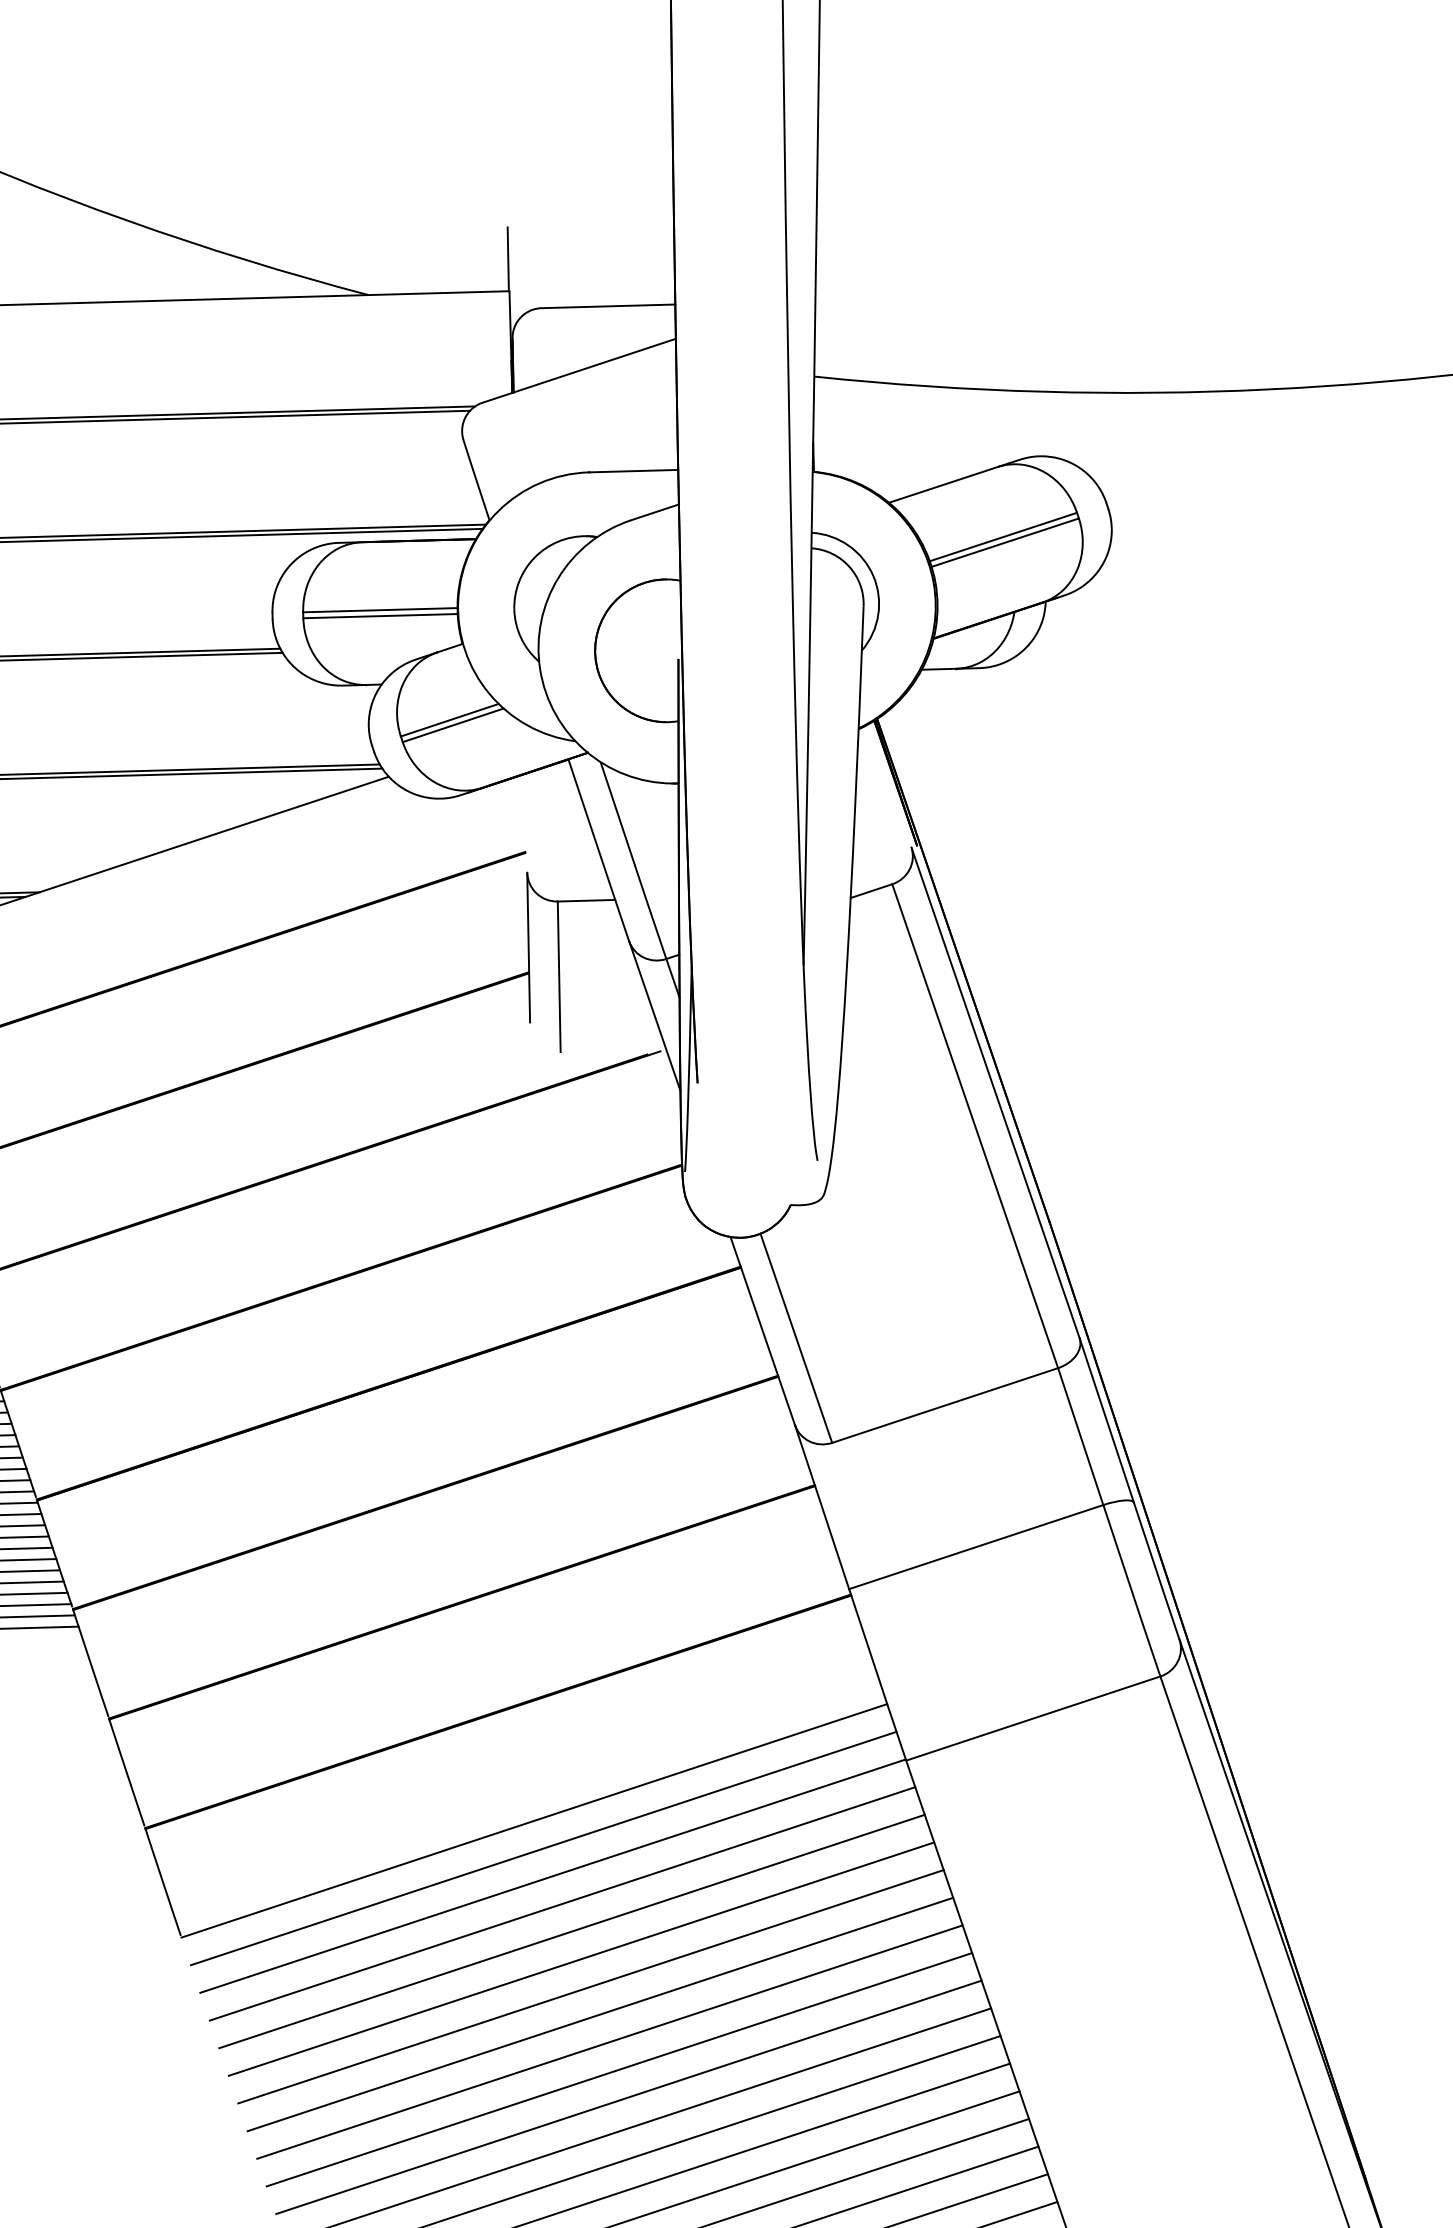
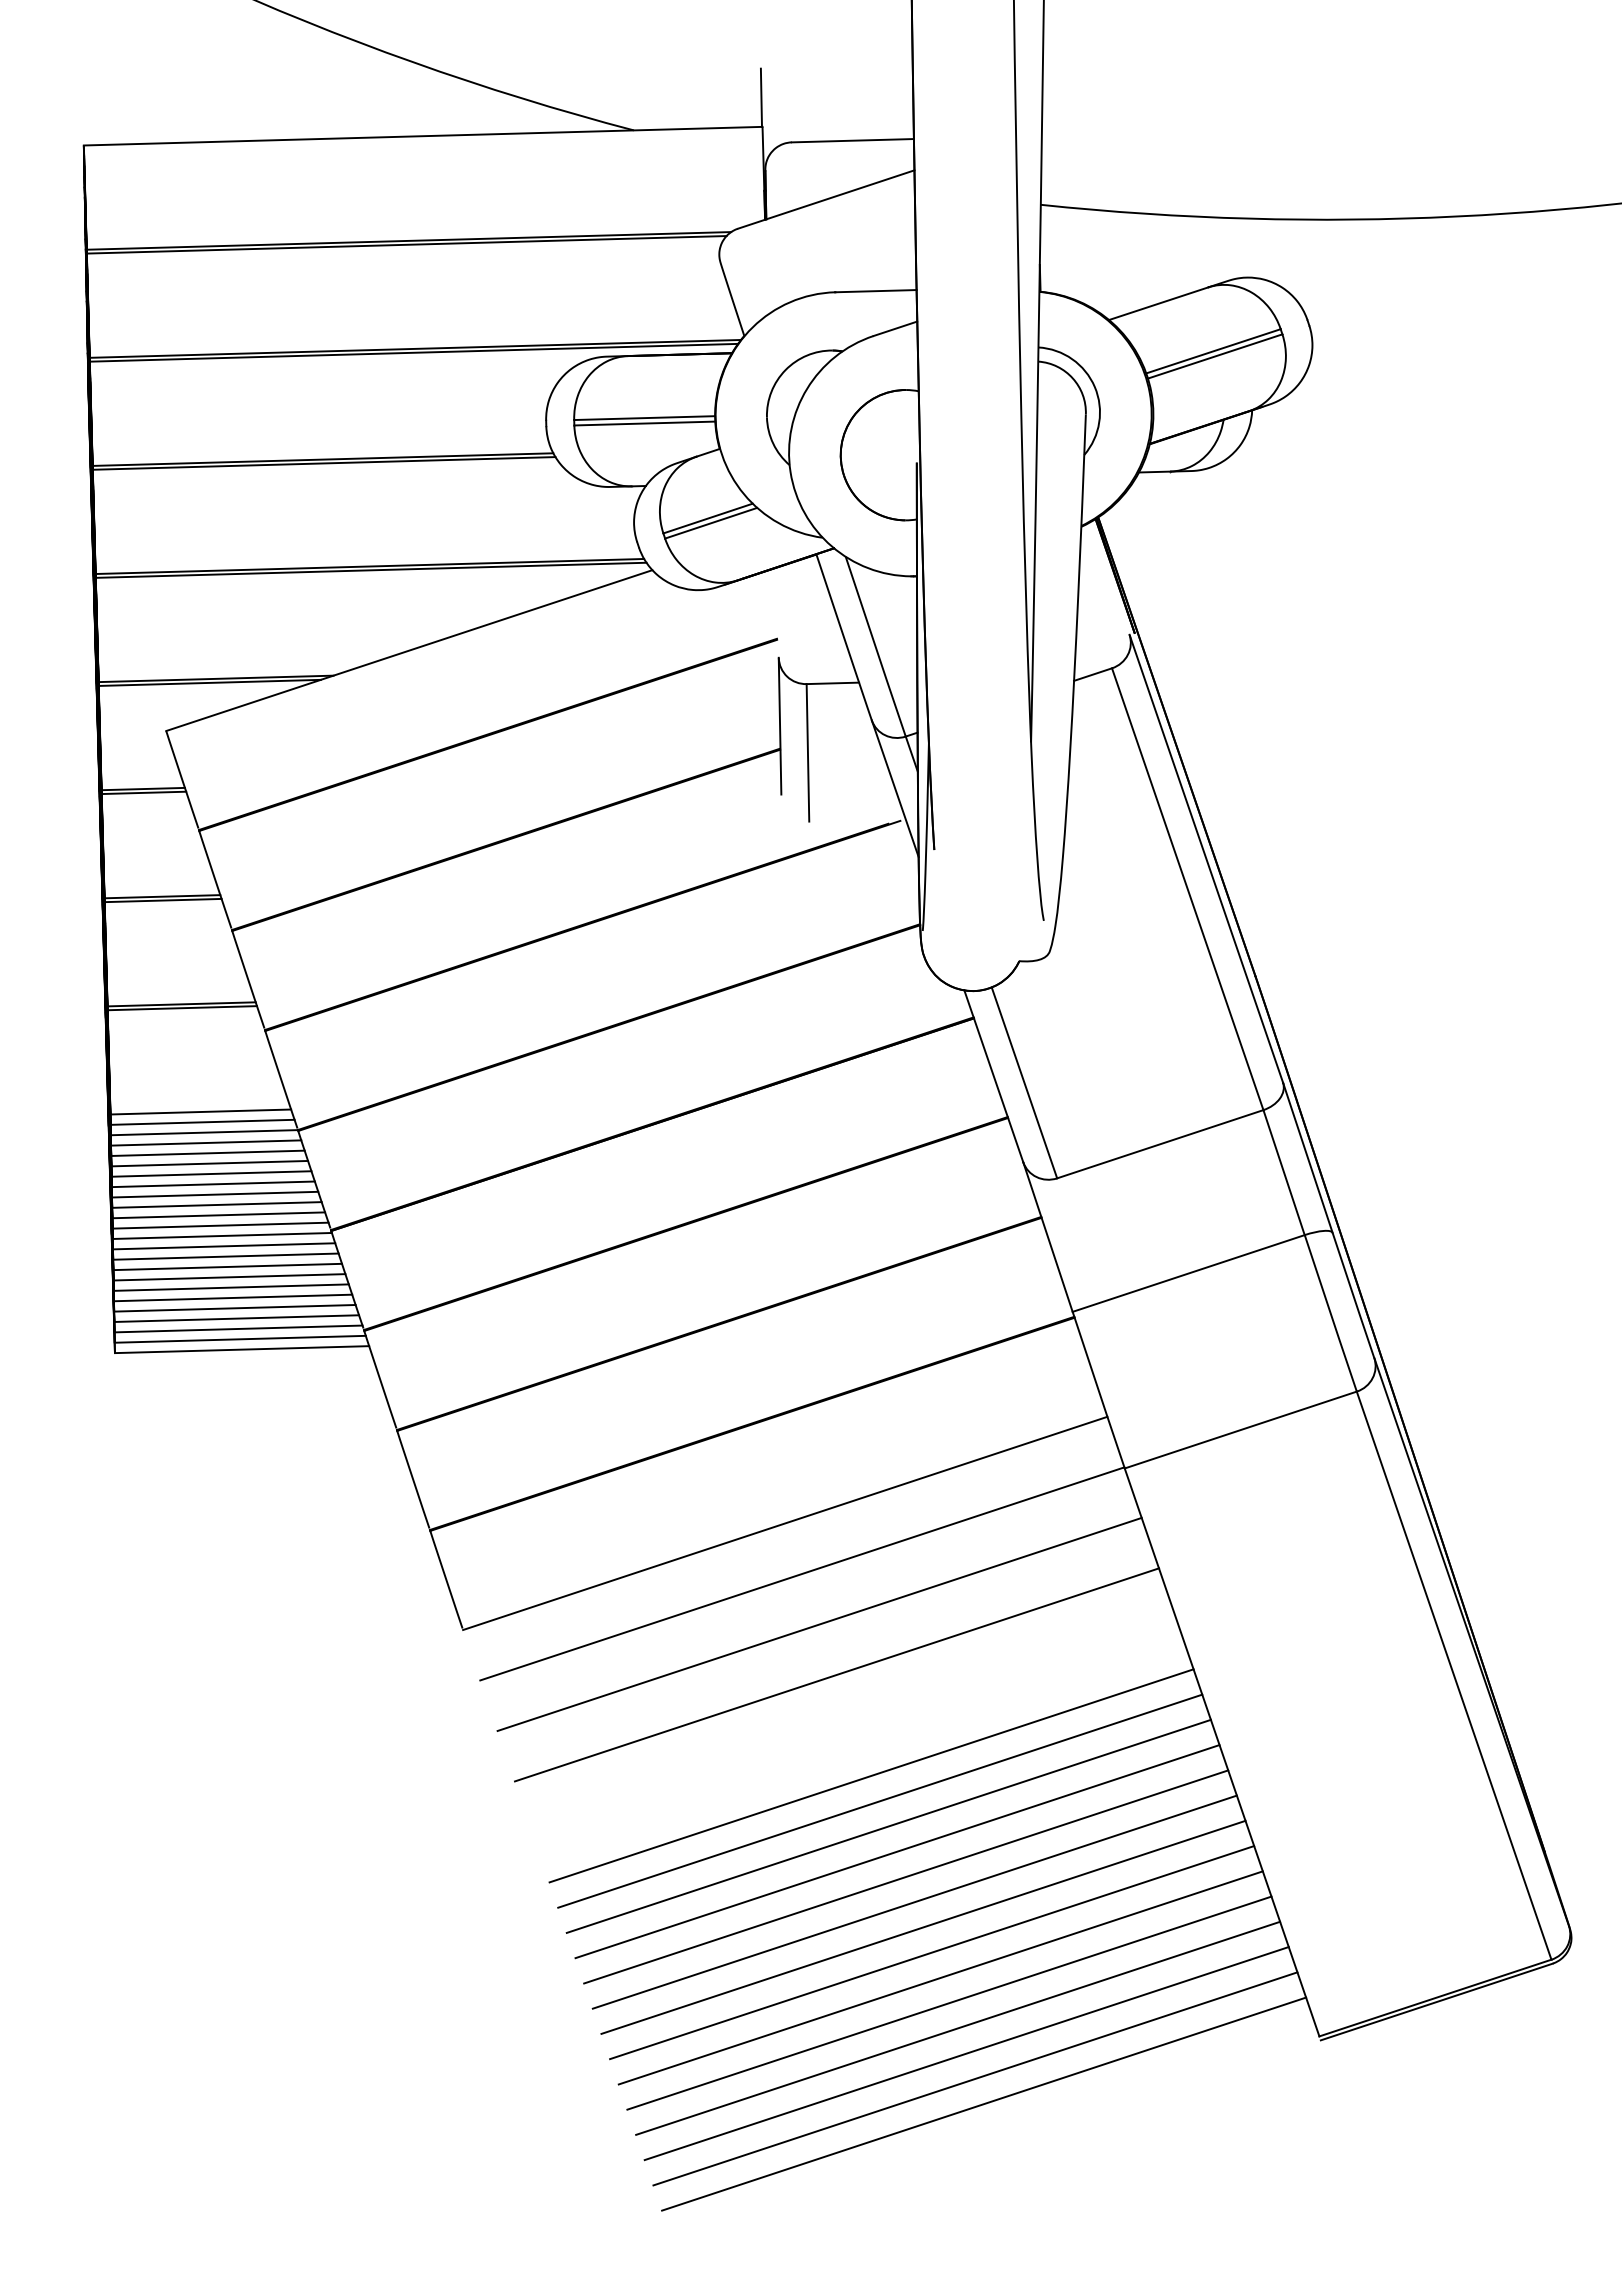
line: (543, 1848) -> (793, 1548), removed
line: (562, 1903) -> (810, 1598), removed
line: (581, 1958) -> (828, 1649), removed
line: (600, 2013) -> (845, 1699), removed
line: (610, 2041) -> (854, 1724), removed
line: (618, 2069) -> (862, 1750), removed

